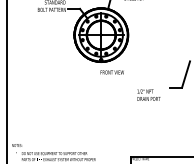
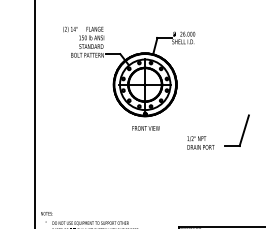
text: (111, 72) -> (145, 128), moved
text: (148, 94) -> (200, 142), moved

